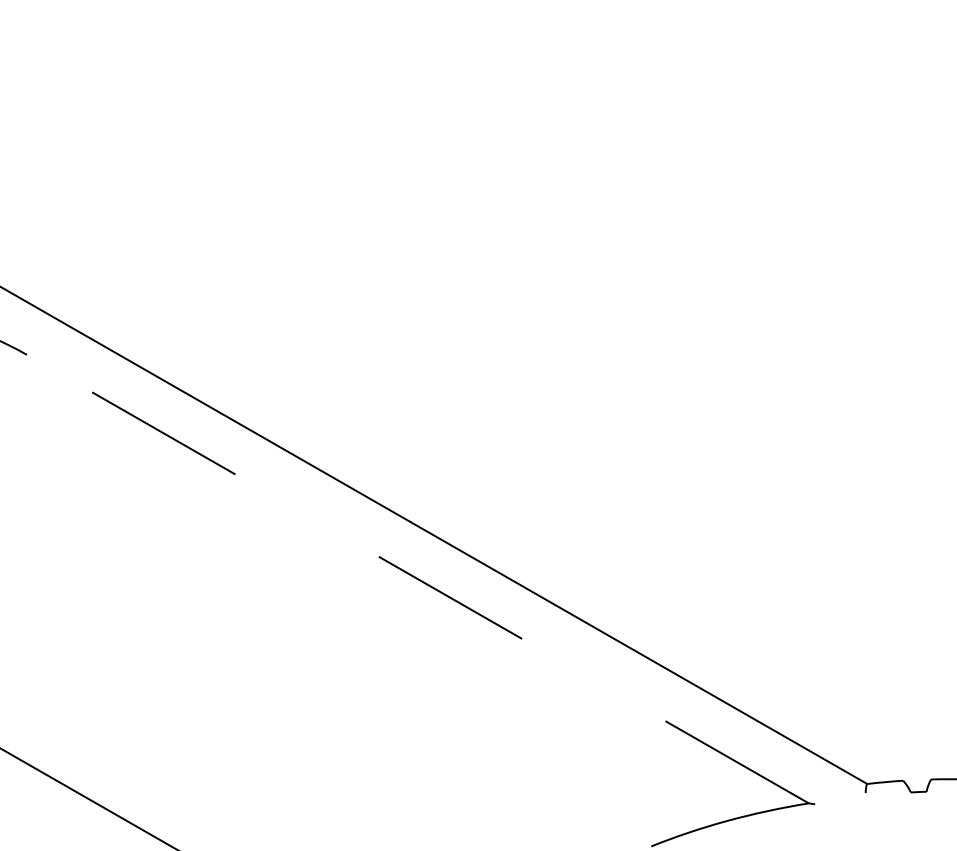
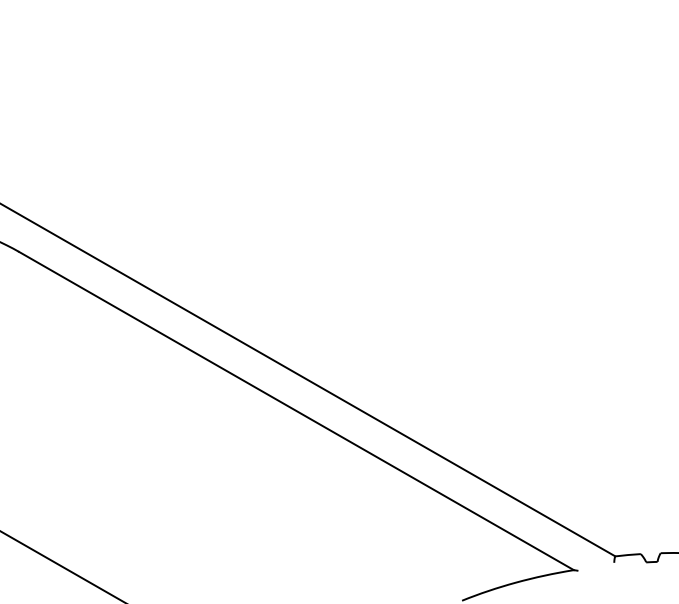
line: (417, 579) -> (296, 411), dashed -> solid

